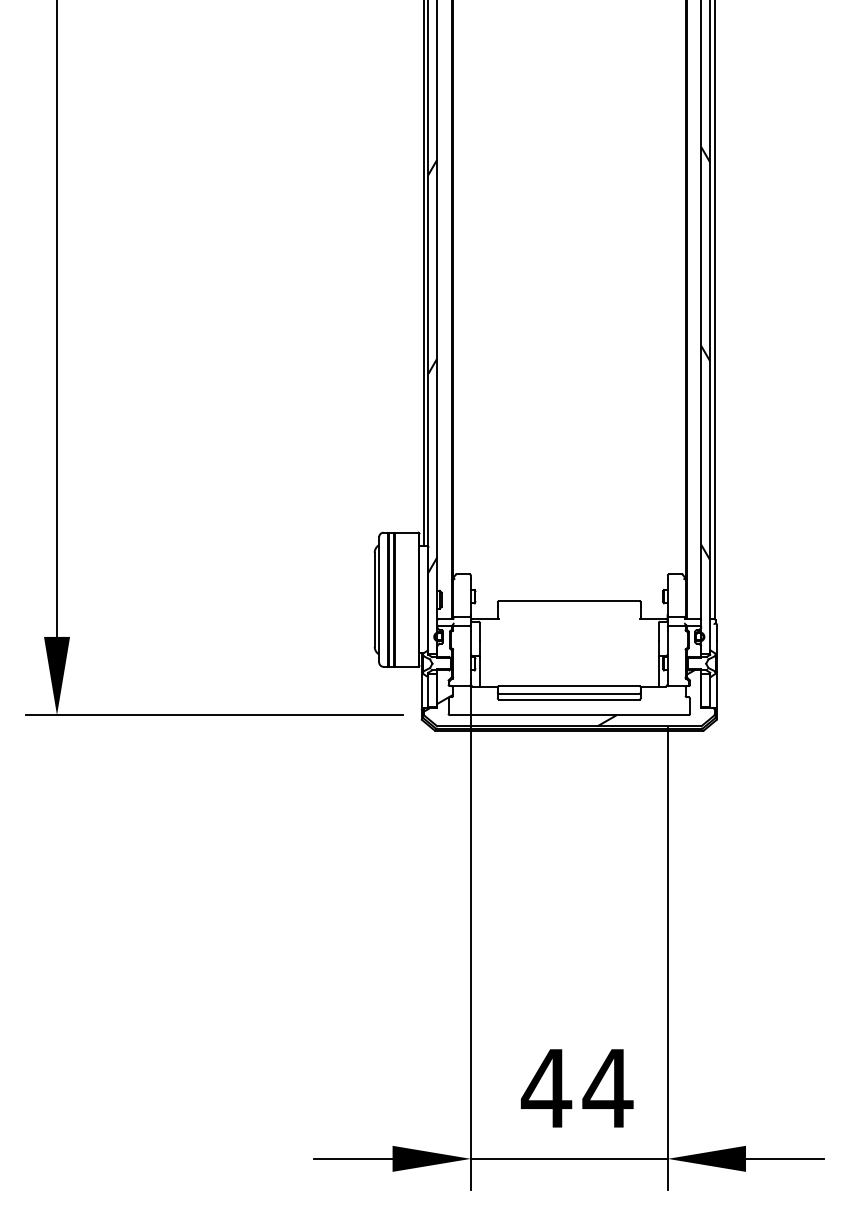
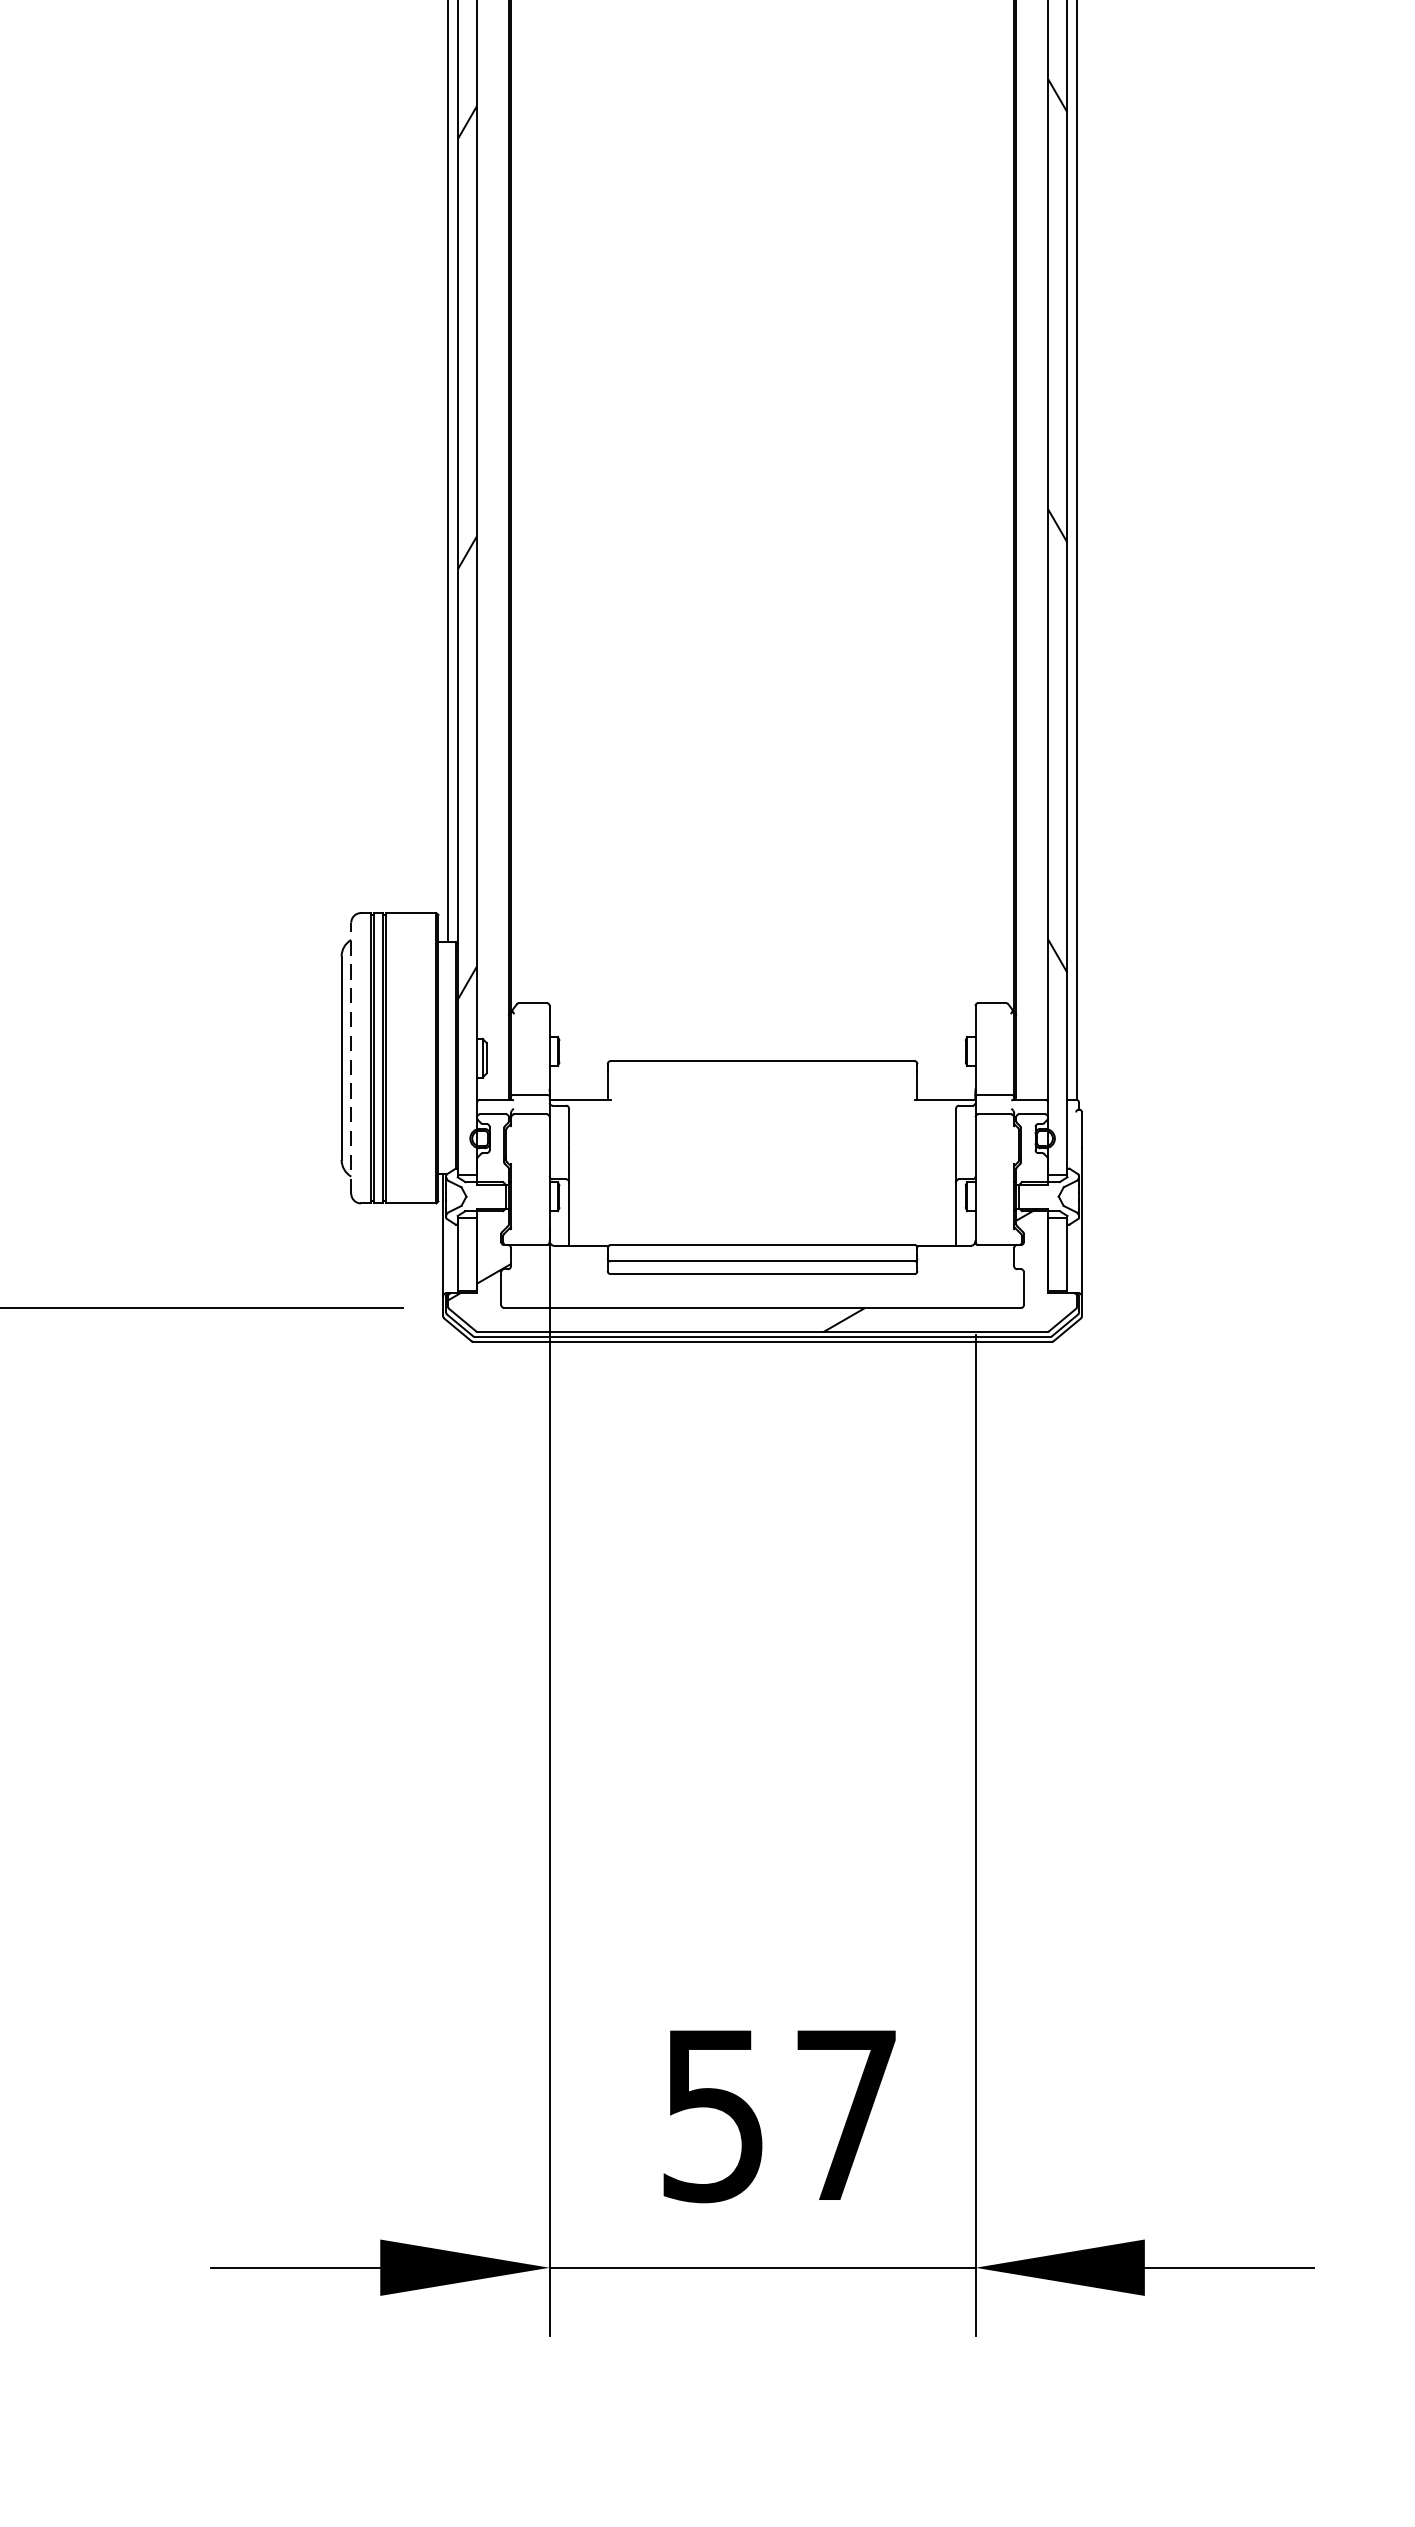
line: (379, 599) -> (351, 1057), solid -> dashed
text: (576, 1088) -> (778, 2115), 44 -> 57

